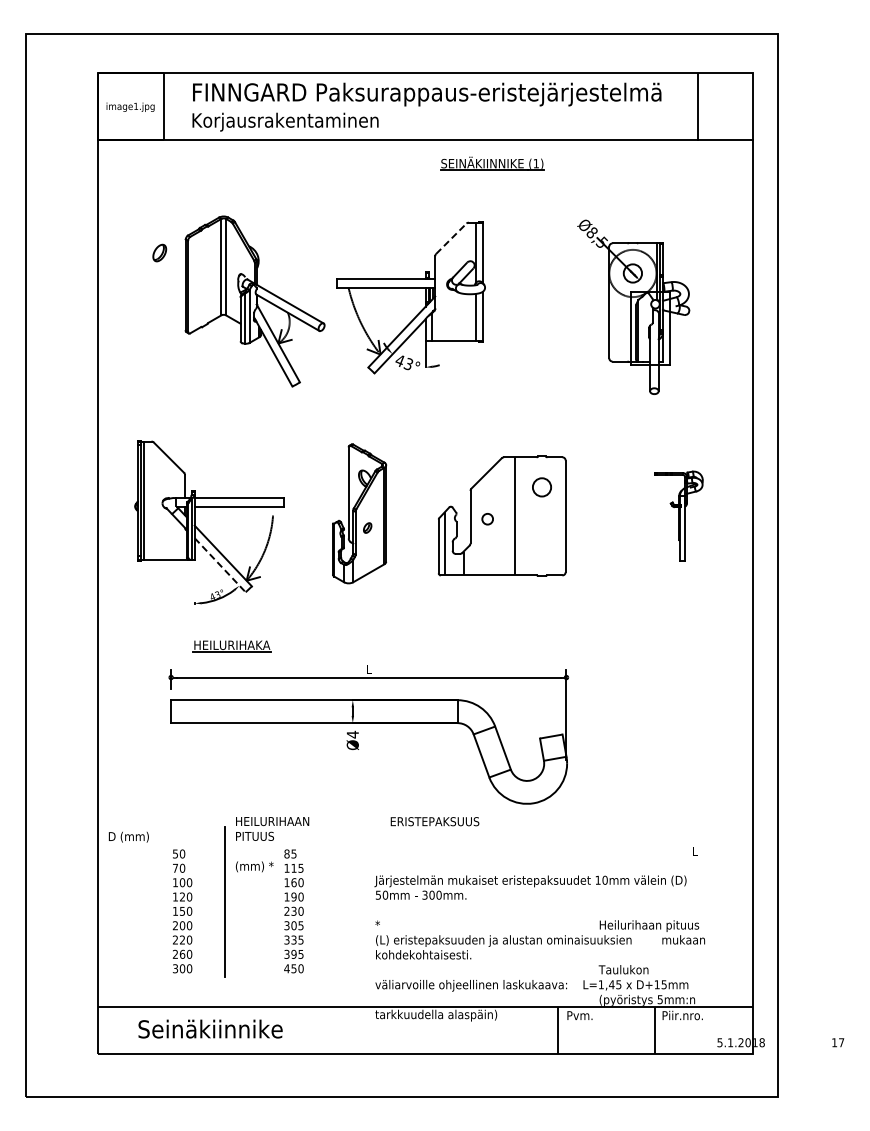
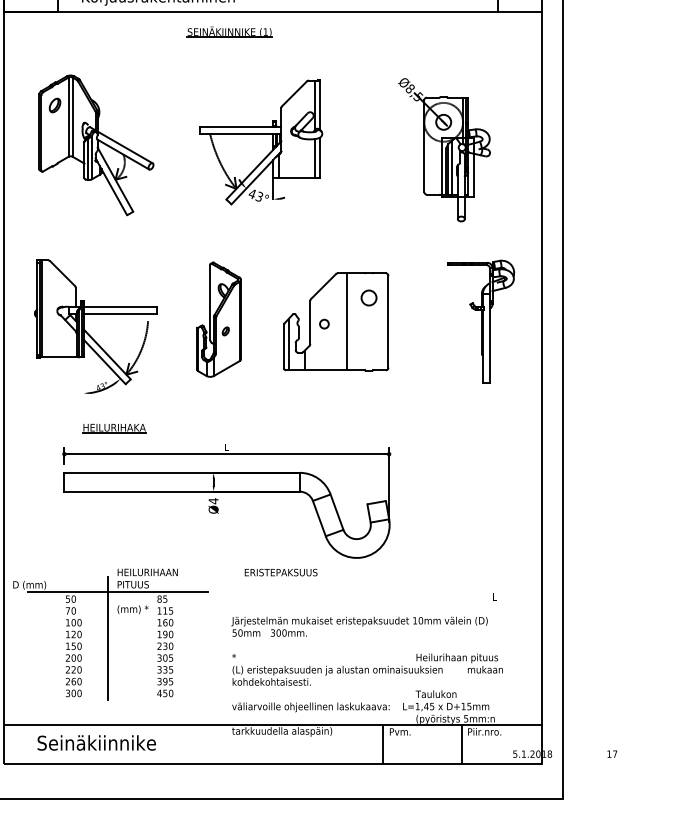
part: (492, 163) -> (229, 31), moved
line: (451, 238) -> (294, 93), dashed -> solid
part: (254, 301) -> (95, 145), moved
line: (642, 328) -> (451, 167), added
part: (678, 515) -> (481, 321), size x1.67
line: (220, 565) -> (104, 362), dashed -> solid
line: (236, 845) -> (118, 592), added

